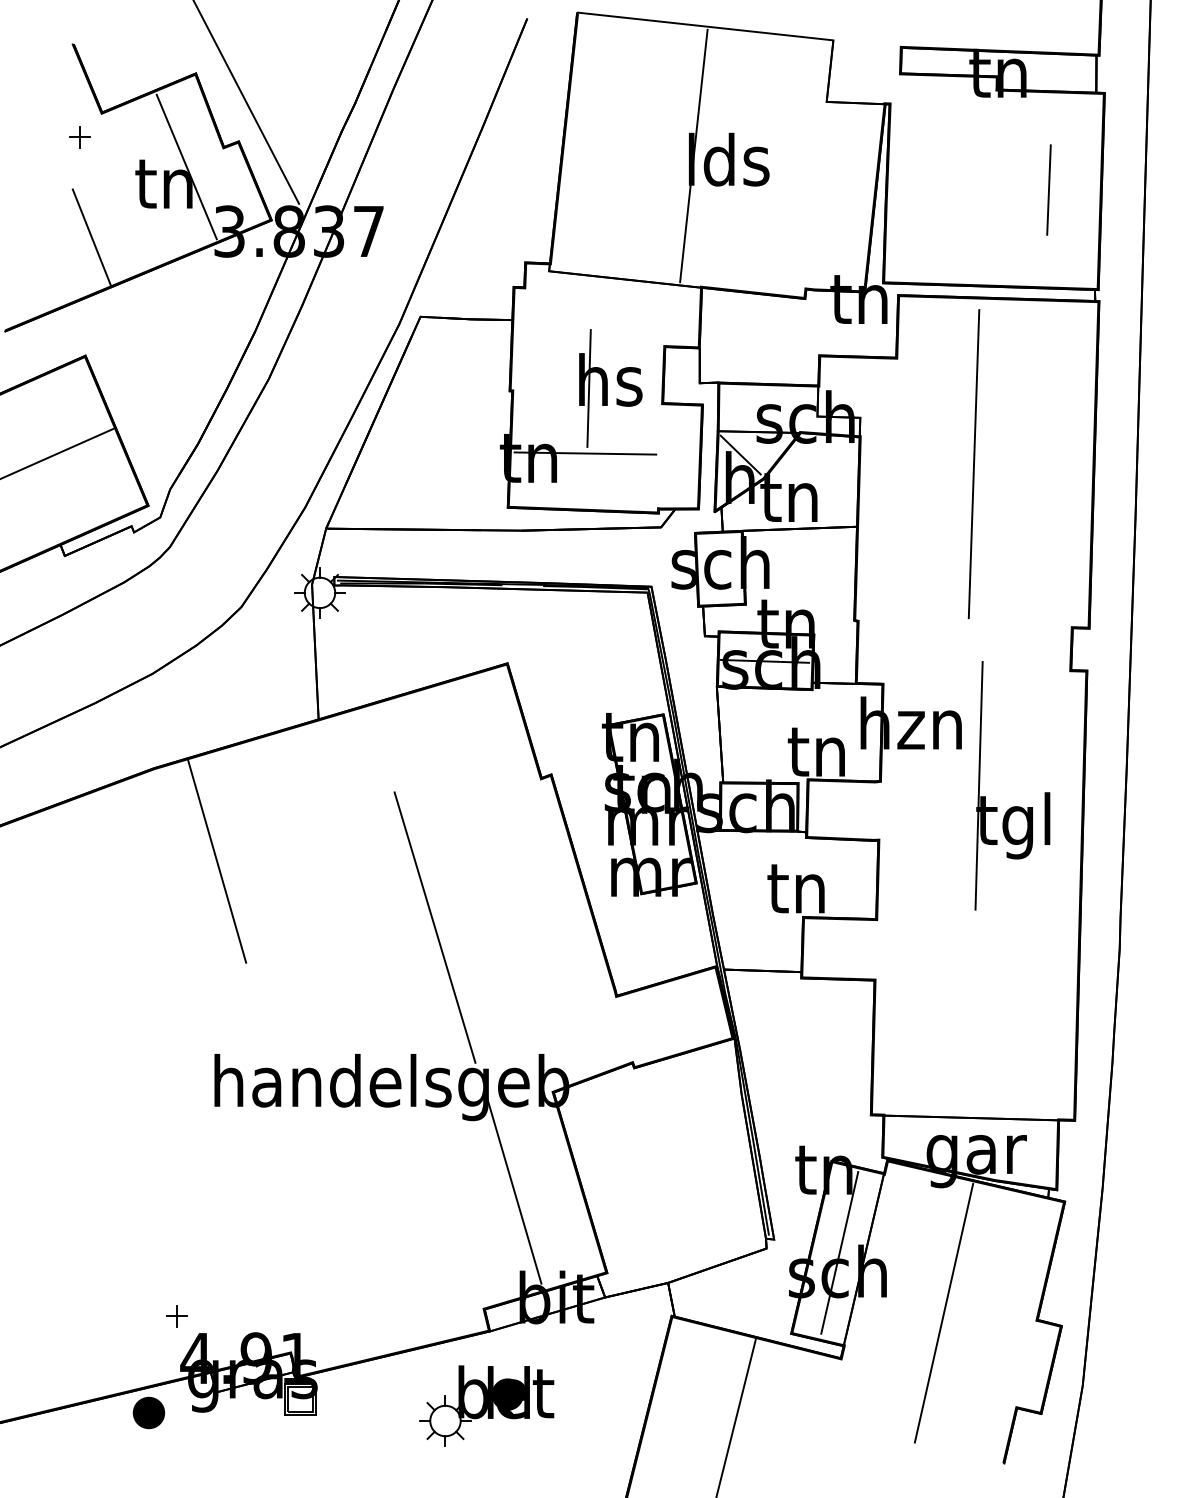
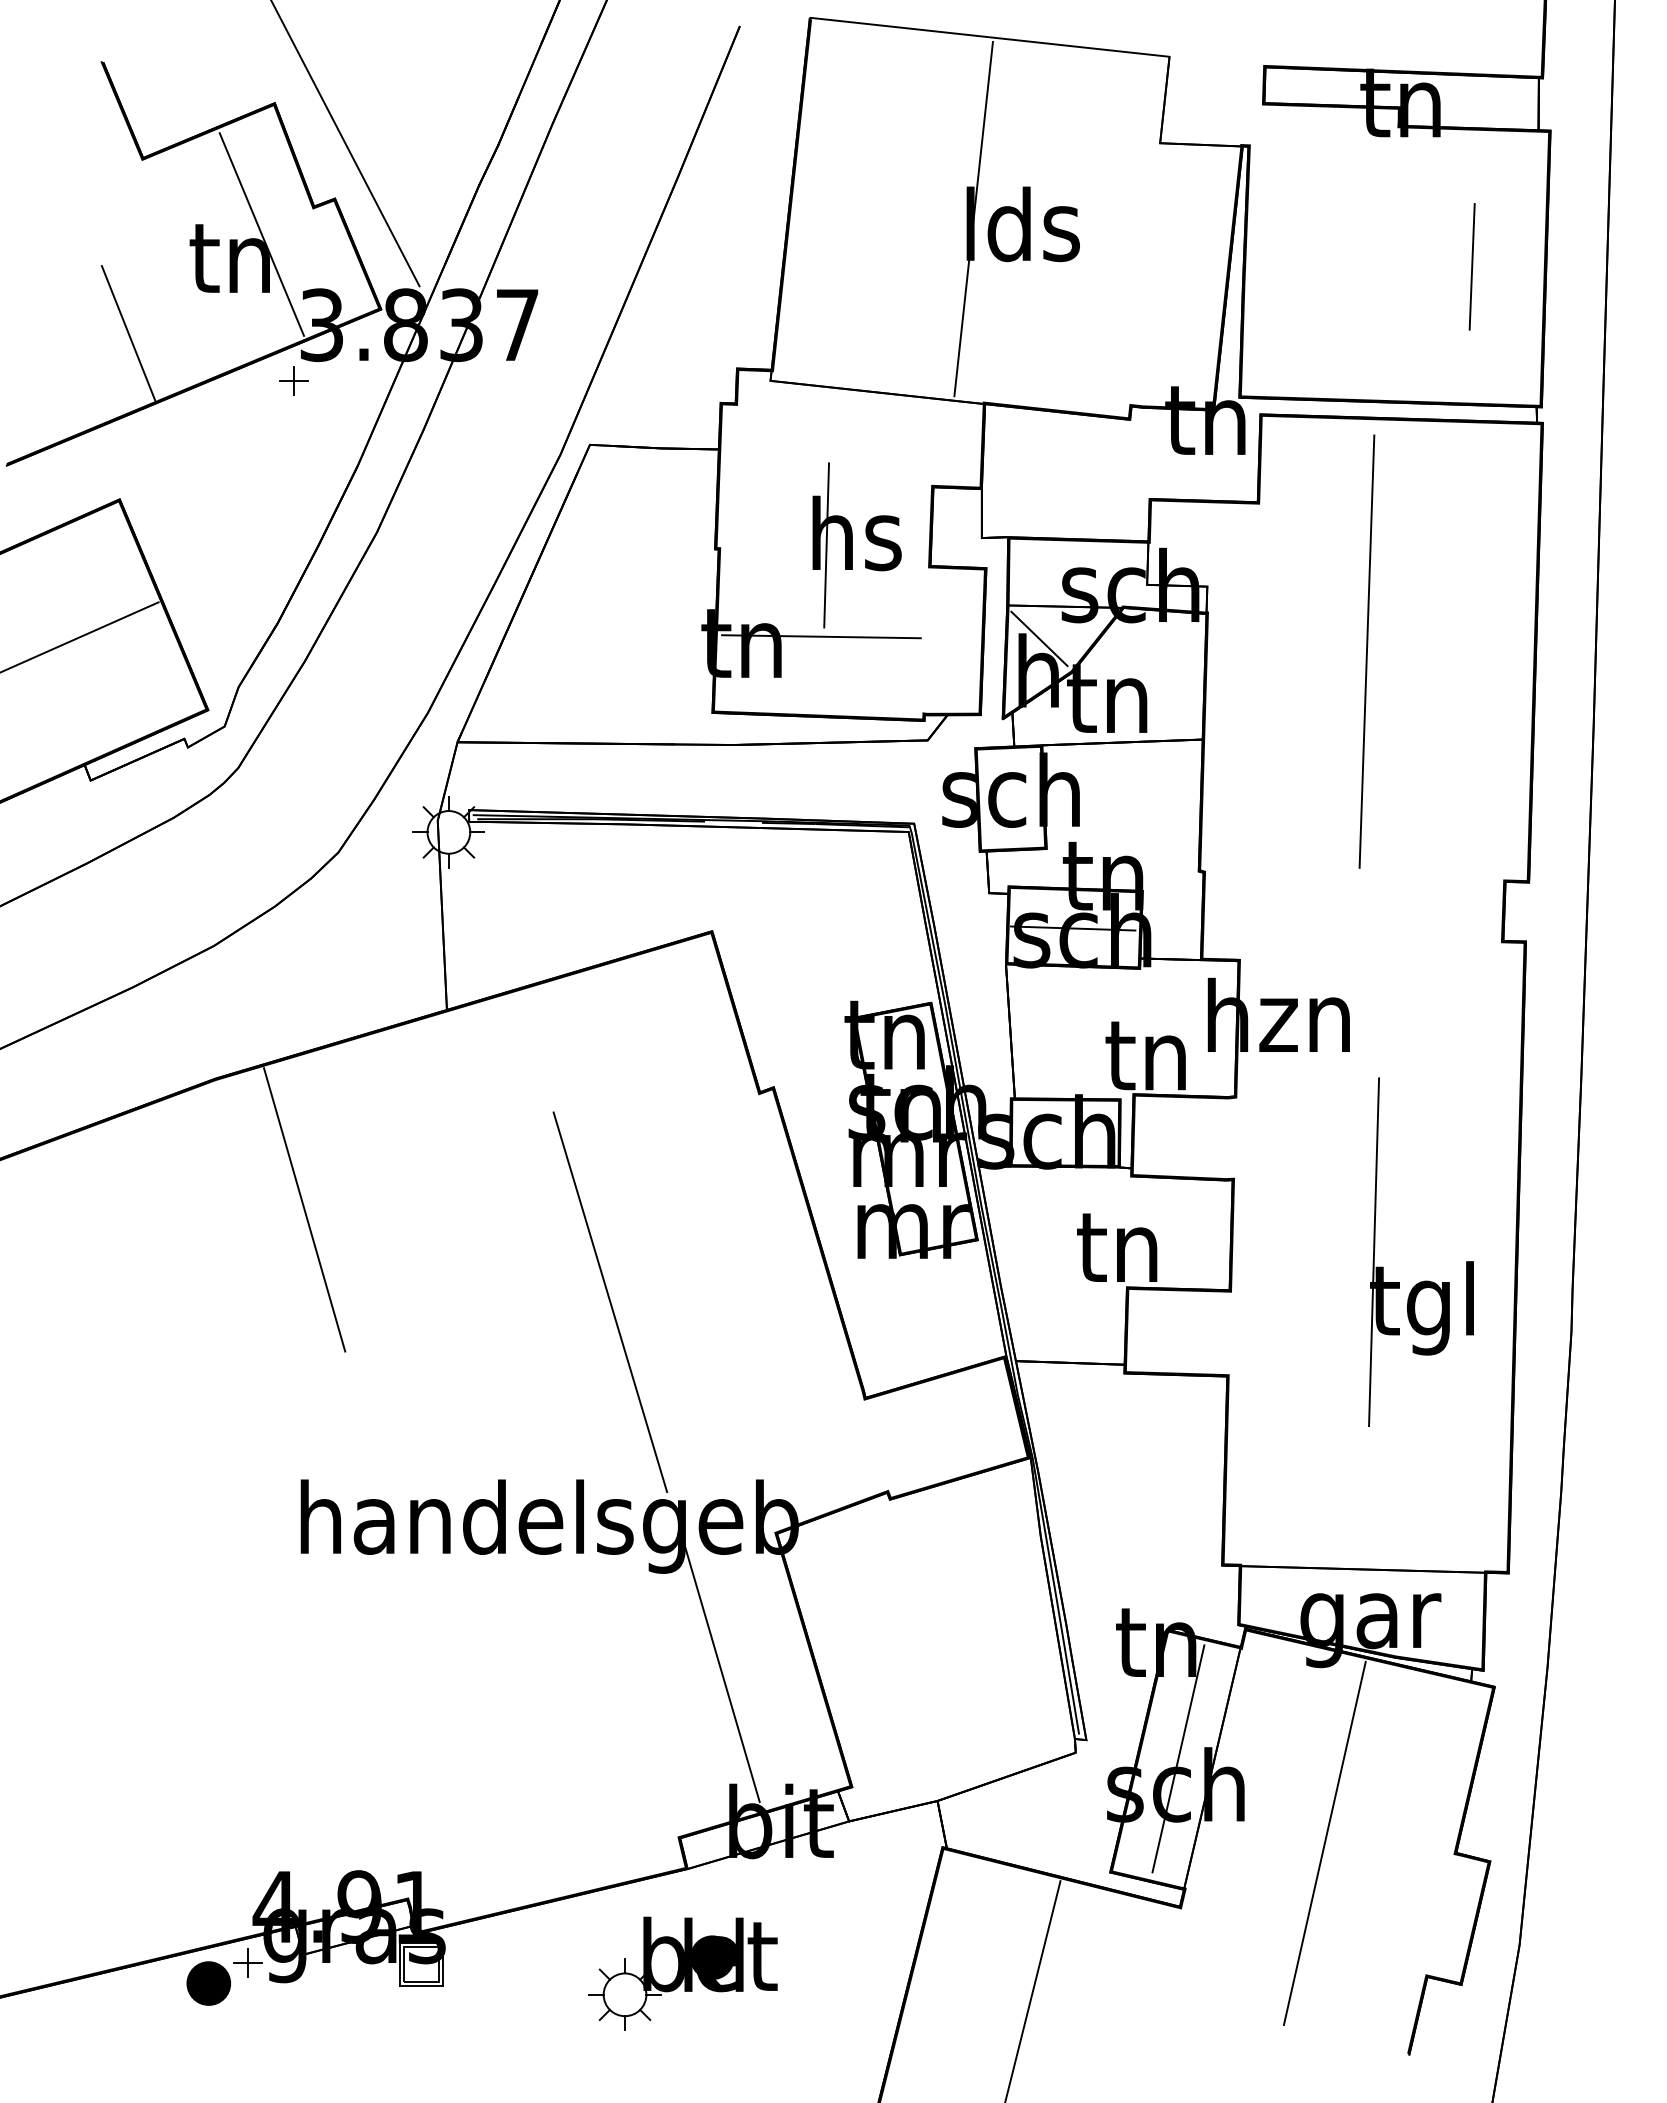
part: (79, 137) -> (293, 380), moved
part: (1015, 805) -> (1424, 1280), moved
part: (176, 1316) -> (247, 1962), moved

